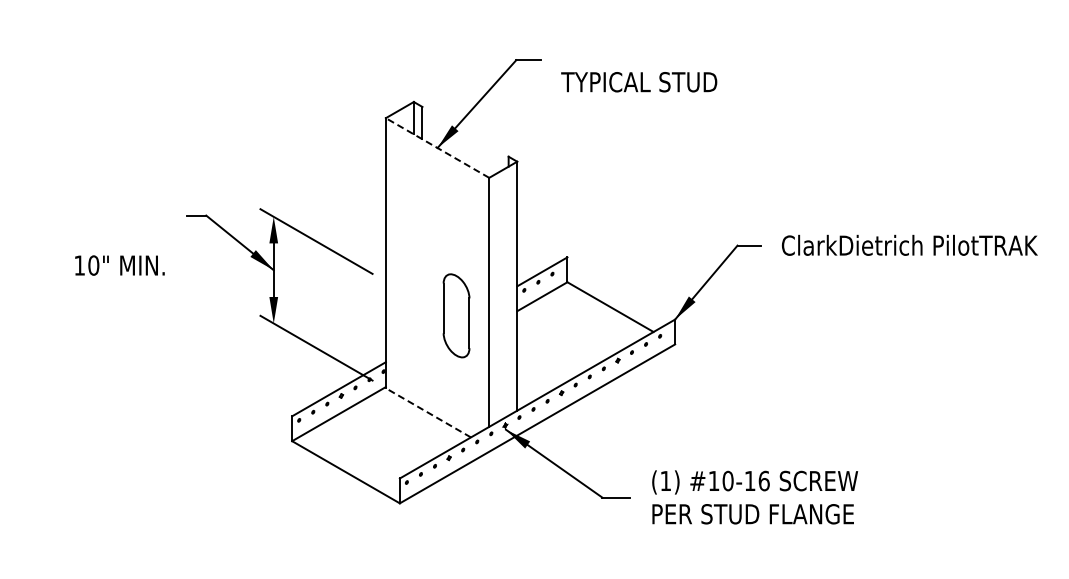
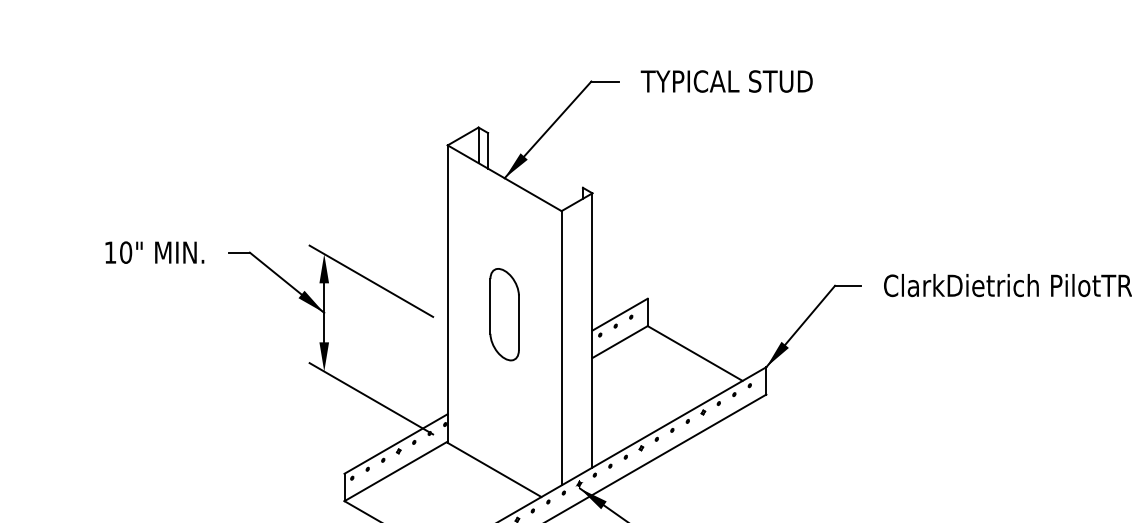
text: (639, 82) -> (727, 81), moved
line: (437, 148) -> (504, 178), dashed -> solid
text: (119, 265) -> (154, 252), moved
part: (456, 315) -> (504, 314), moved
line: (427, 412) -> (493, 469), dashed -> solid

